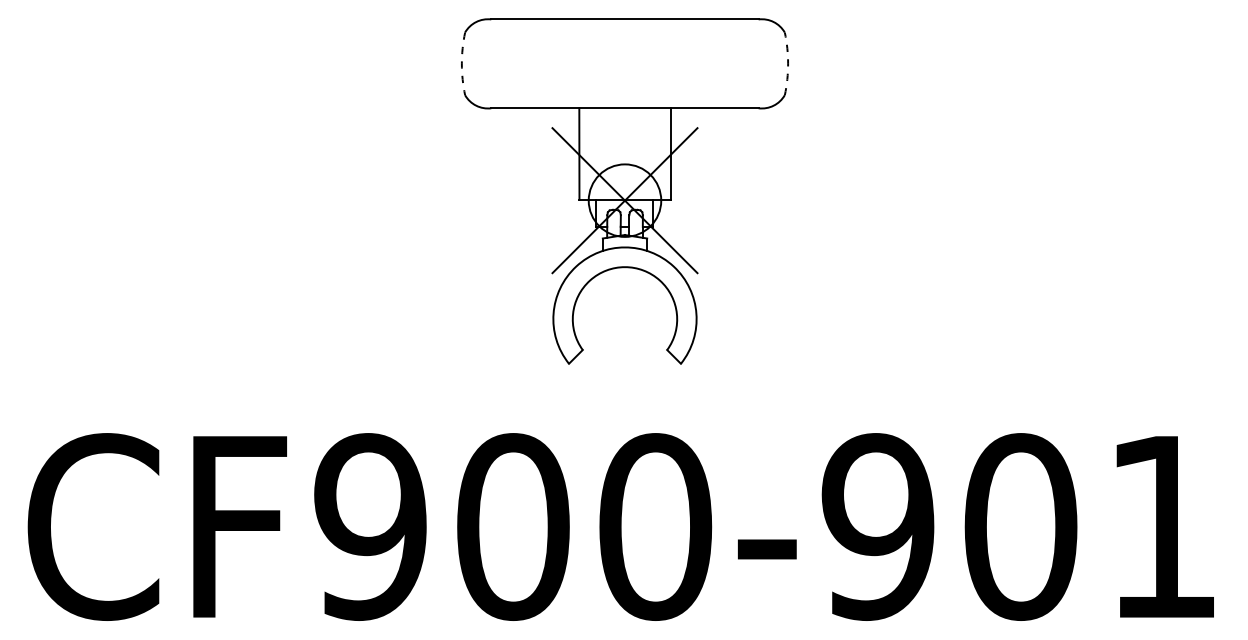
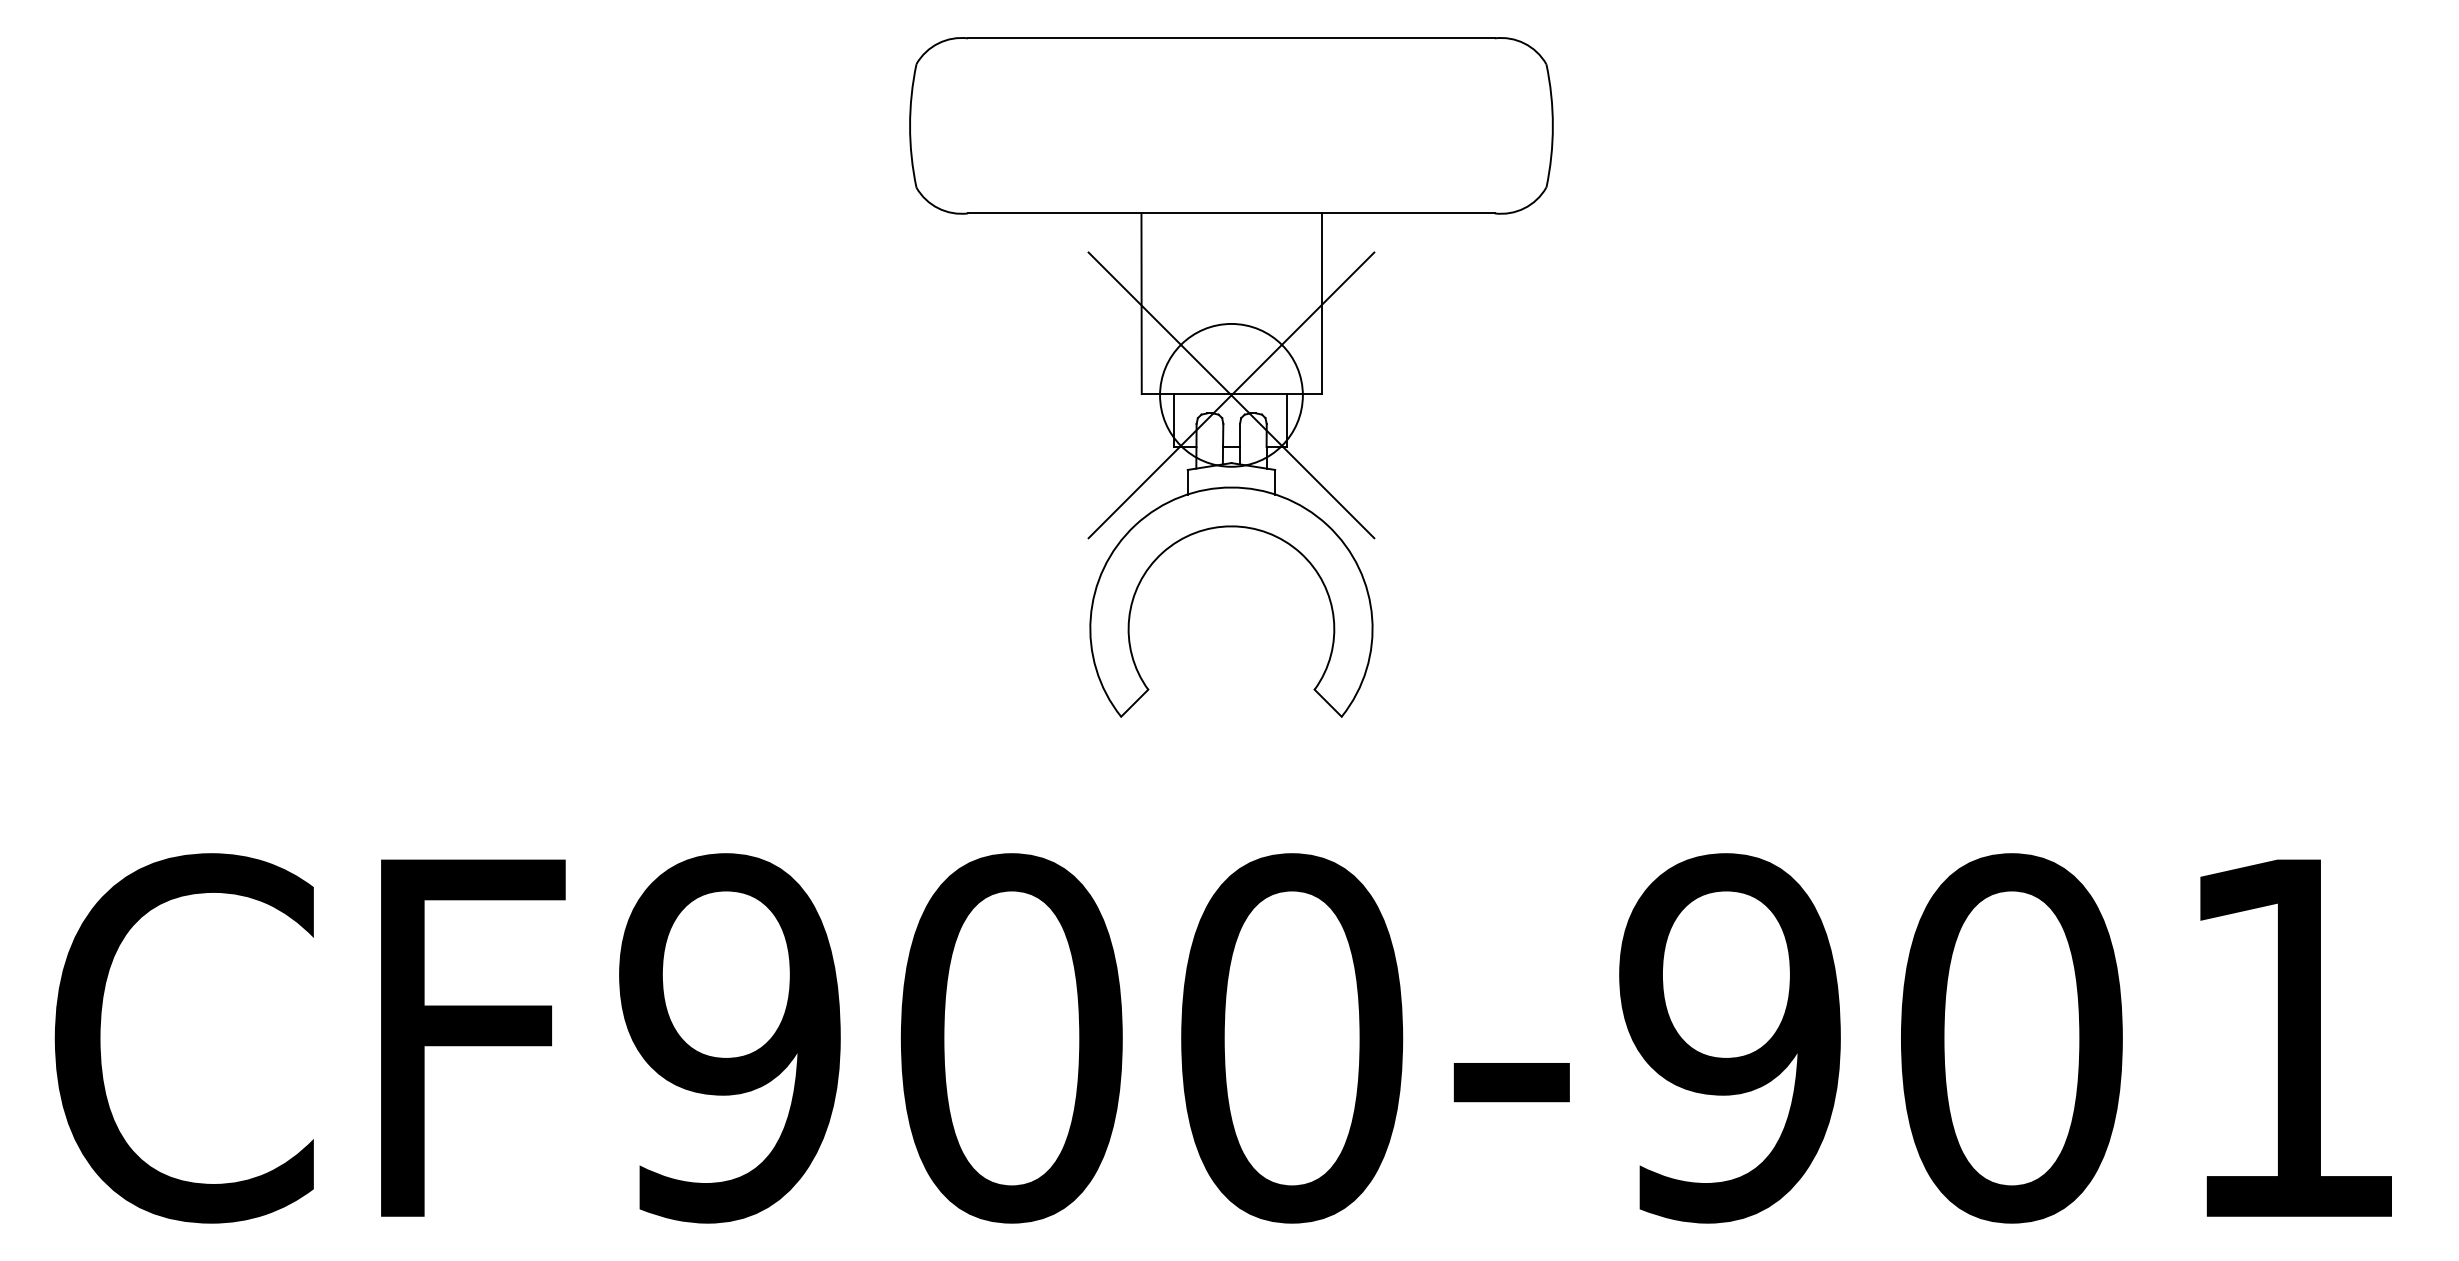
arc: (461, 63) -> (909, 125), dashed -> solid
arc: (788, 63) -> (1553, 125), dashed -> solid

